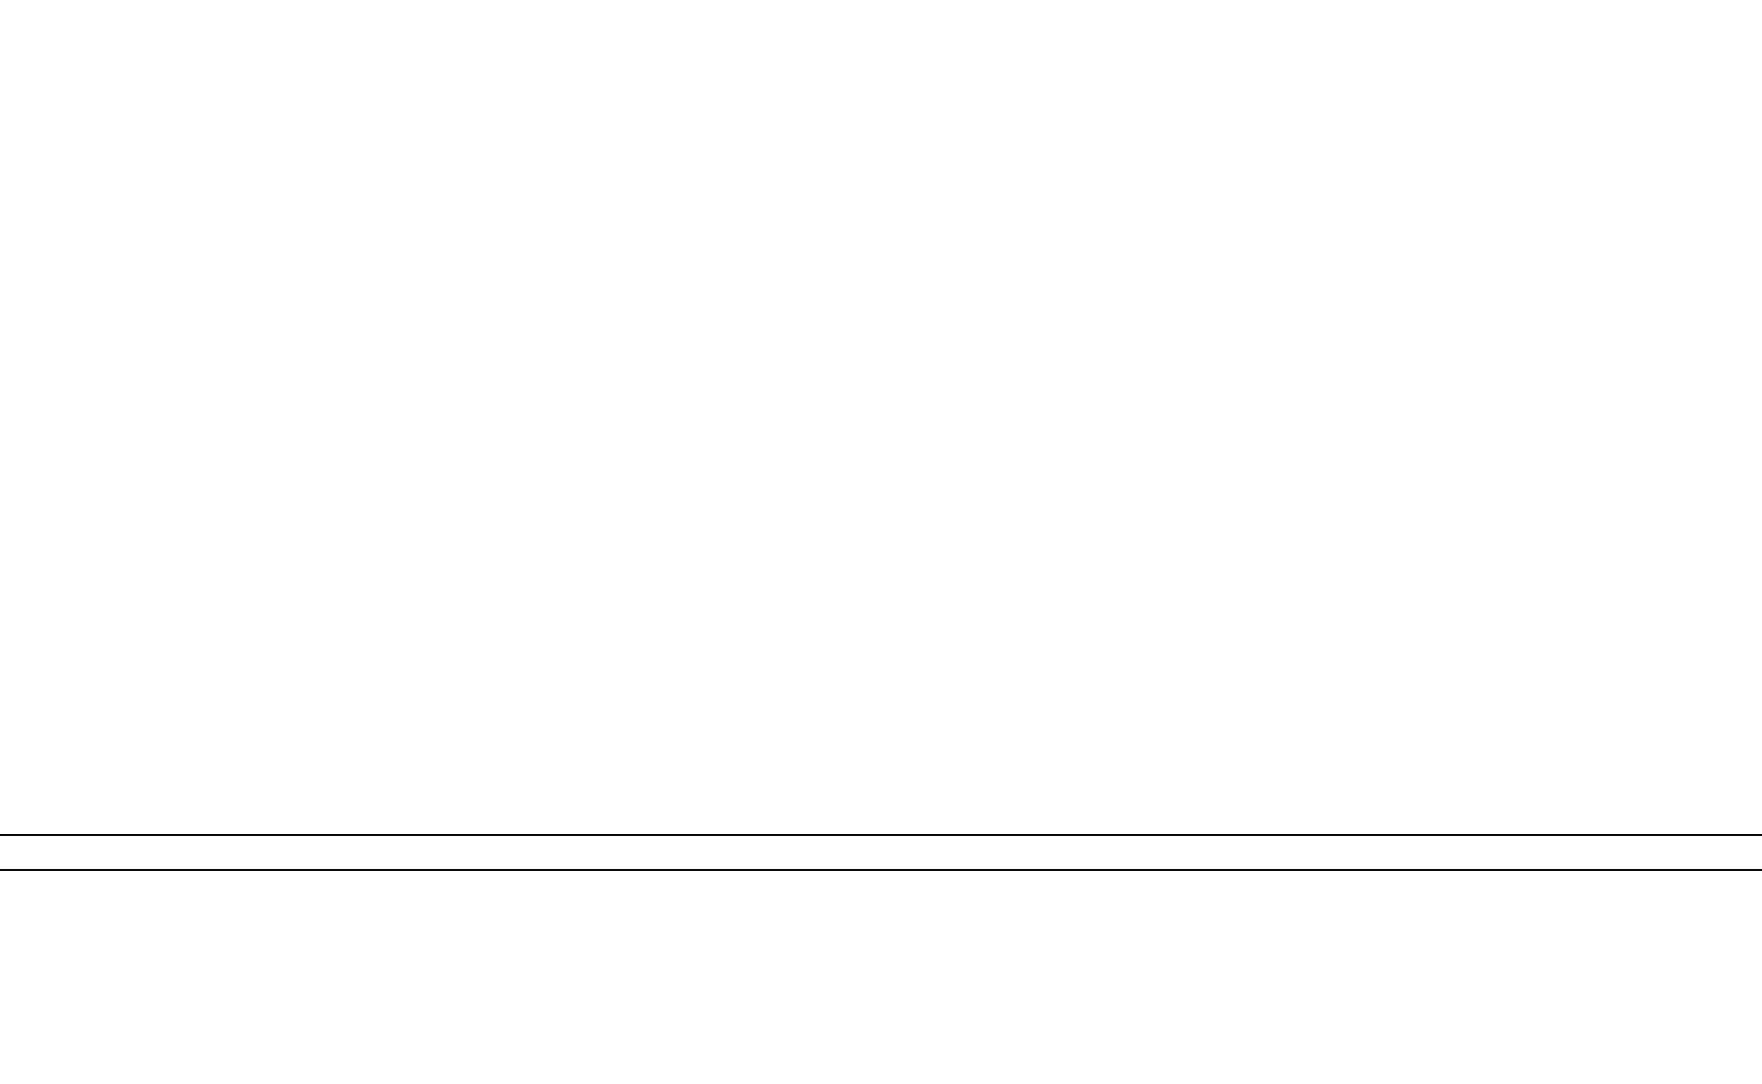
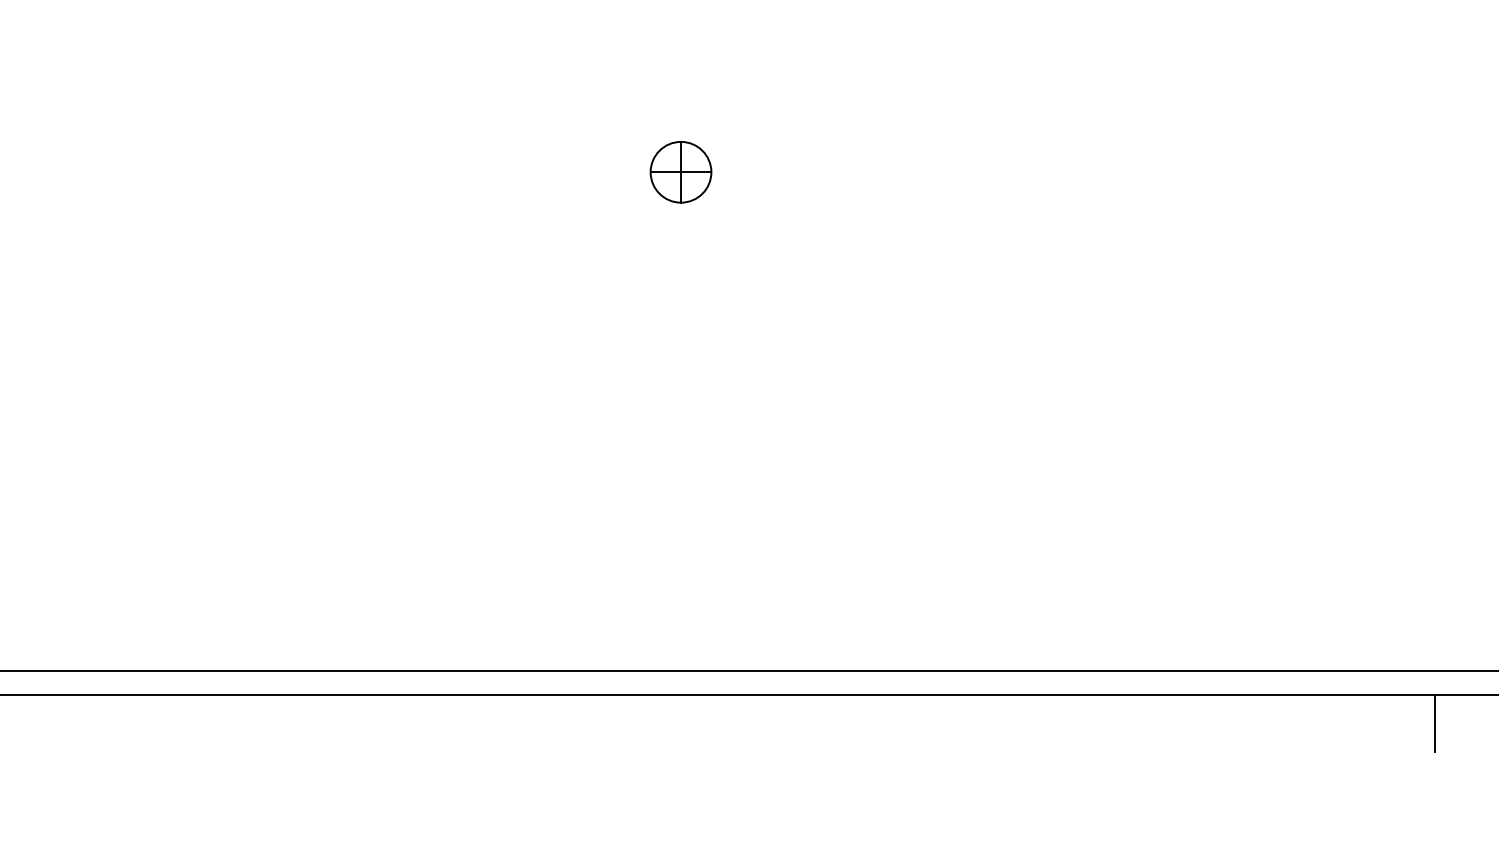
part: (461, 125) -> (680, 172), added
line: (1537, 909) -> (1434, 722), added

